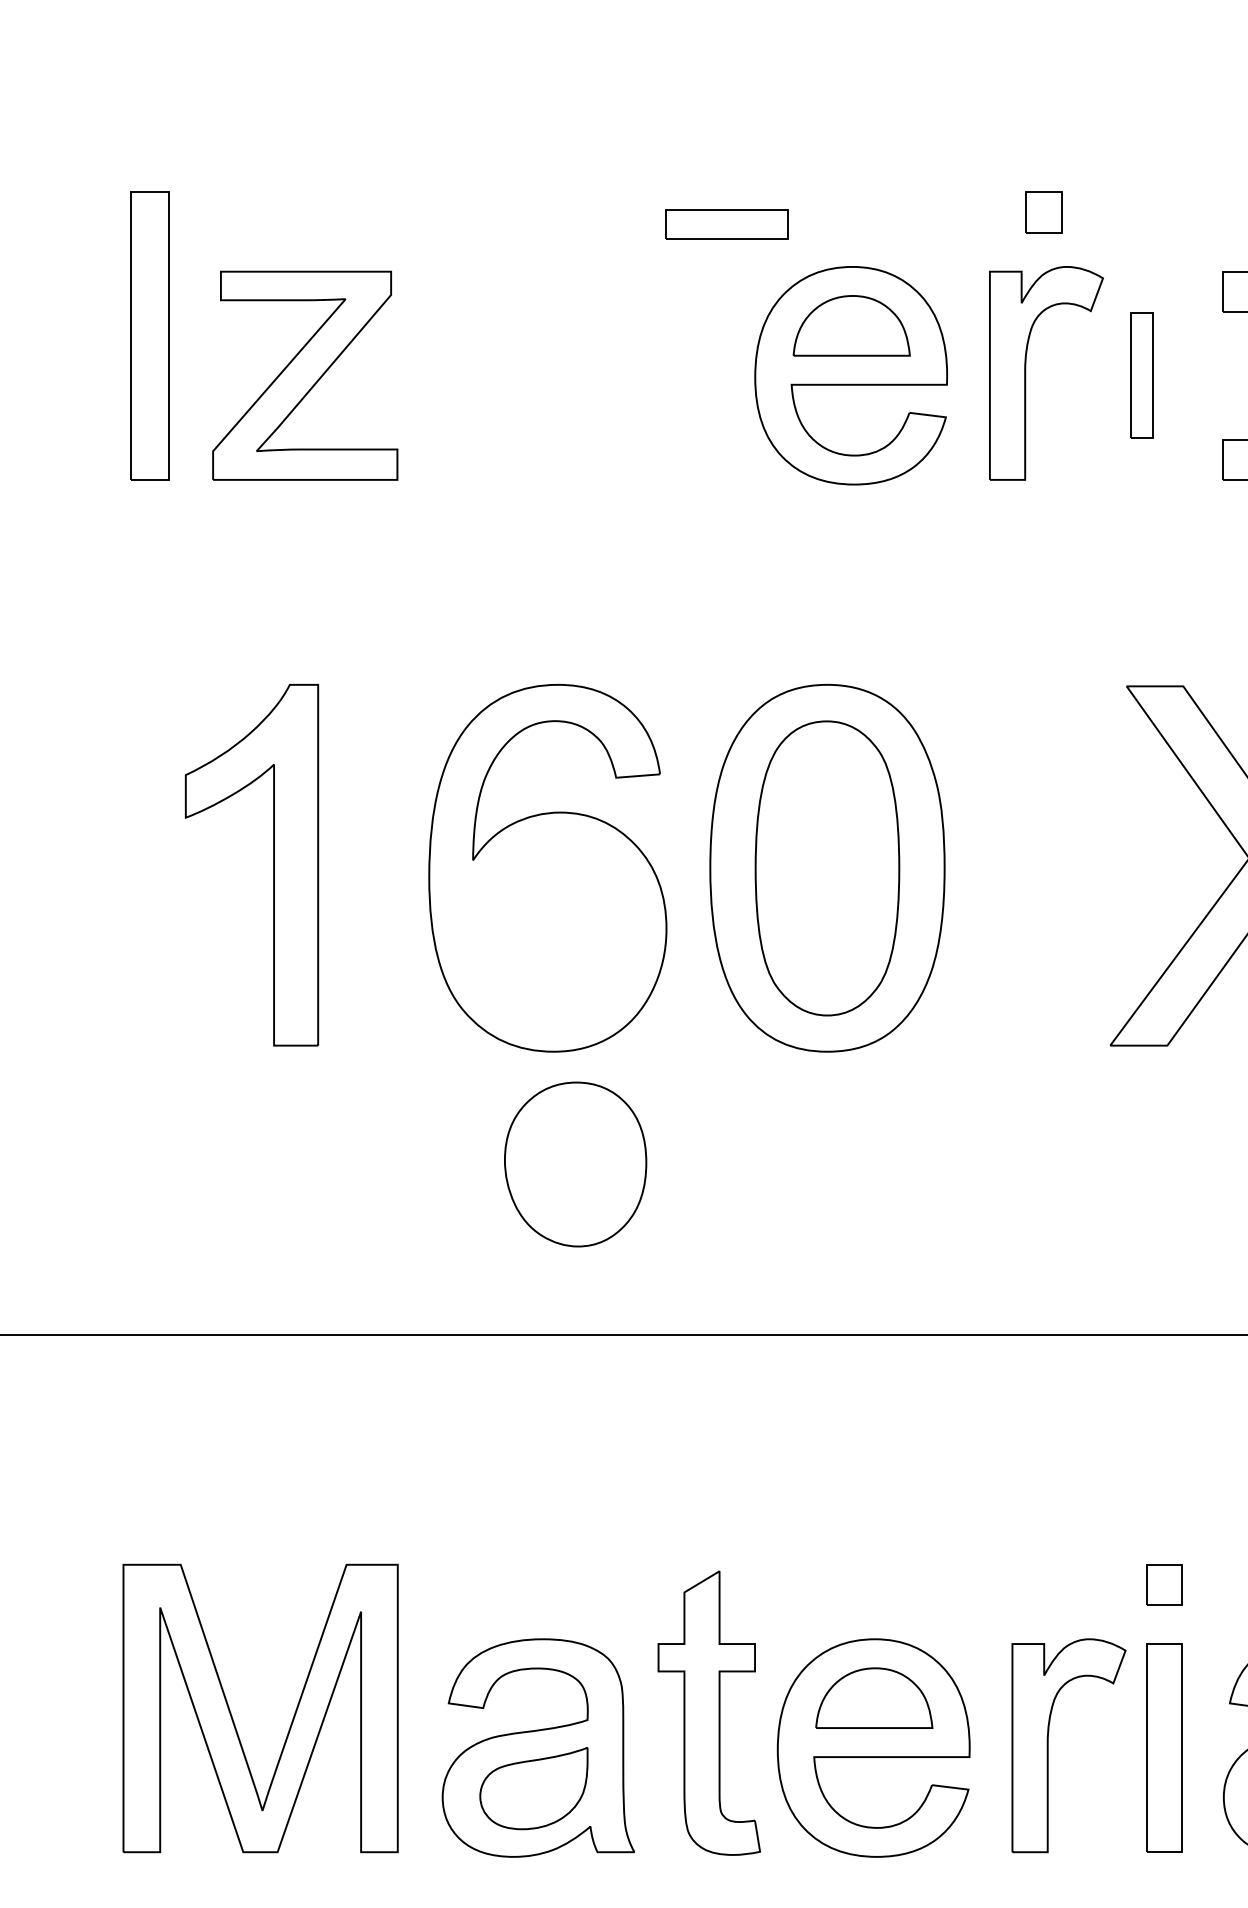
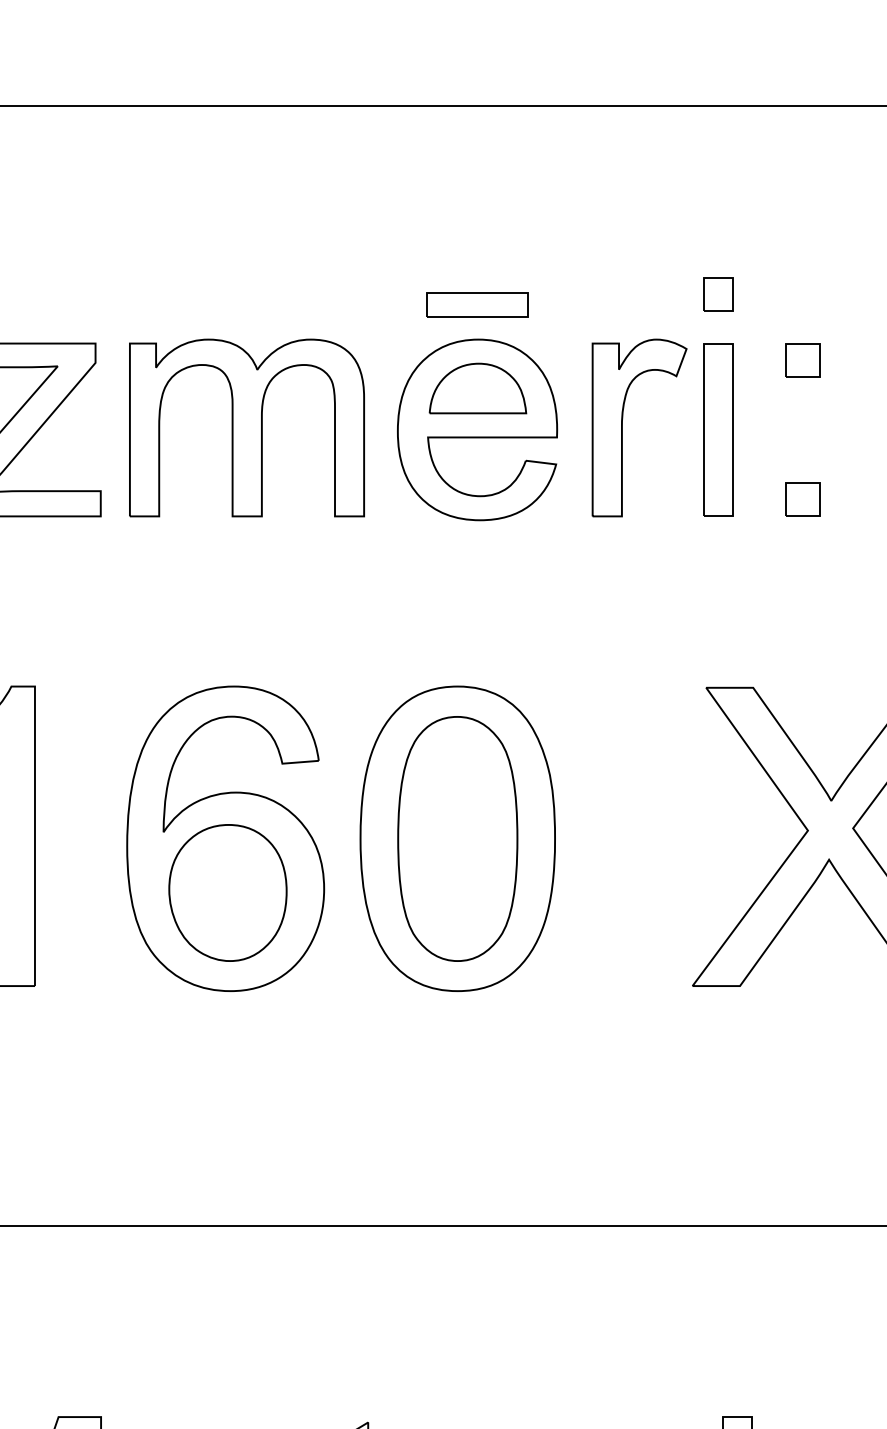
part: (1043, 212) -> (718, 294), moved
part: (726, 224) -> (476, 304), moved
part: (573, 373) -> (246, 428), added
part: (1141, 375) -> (718, 429), size x1.67
part: (575, 1164) -> (227, 892), moved

